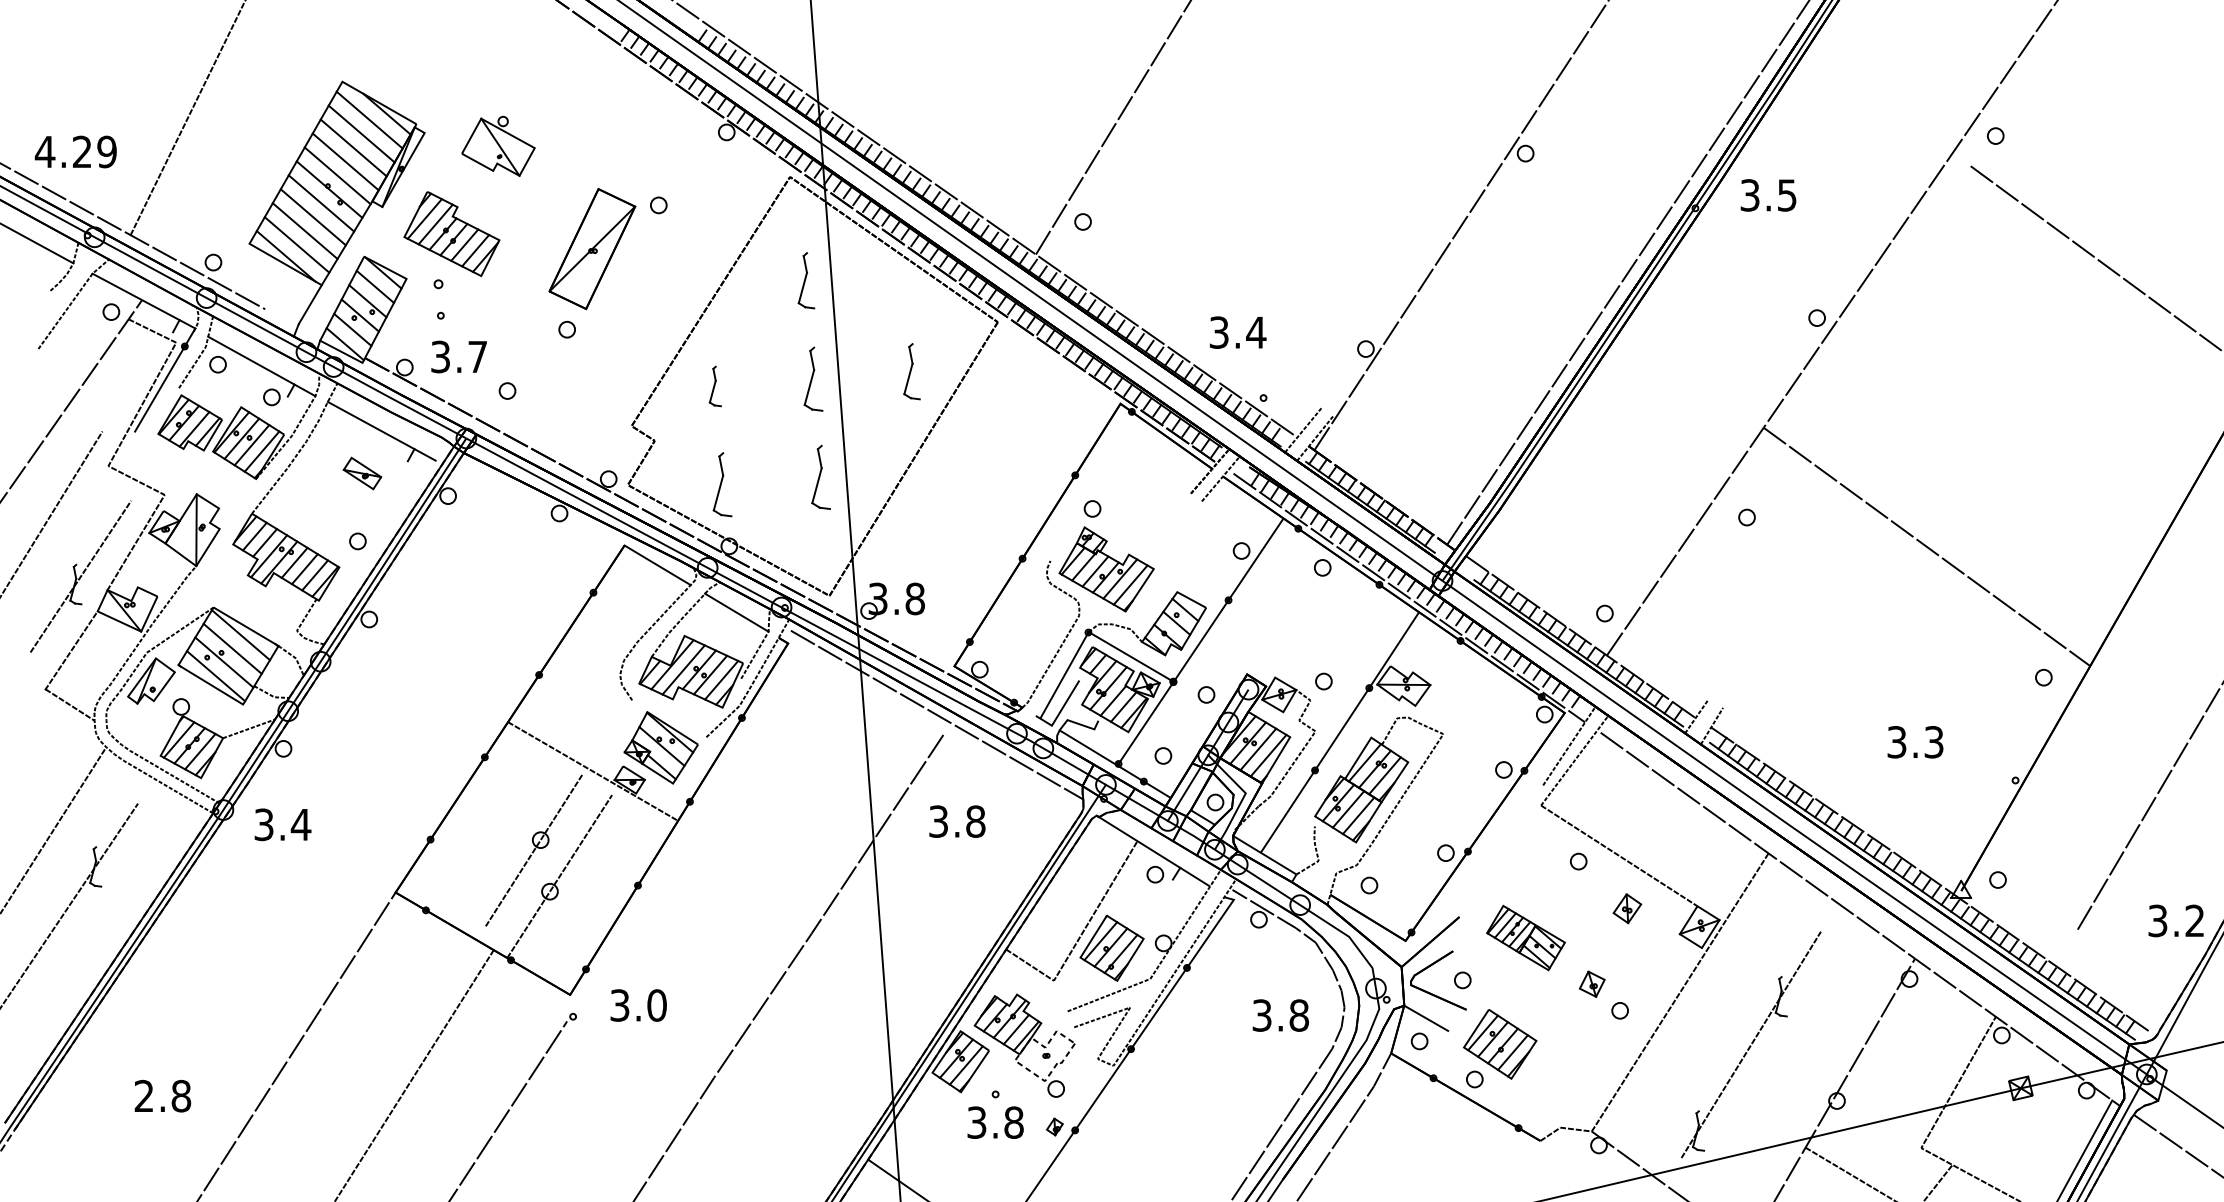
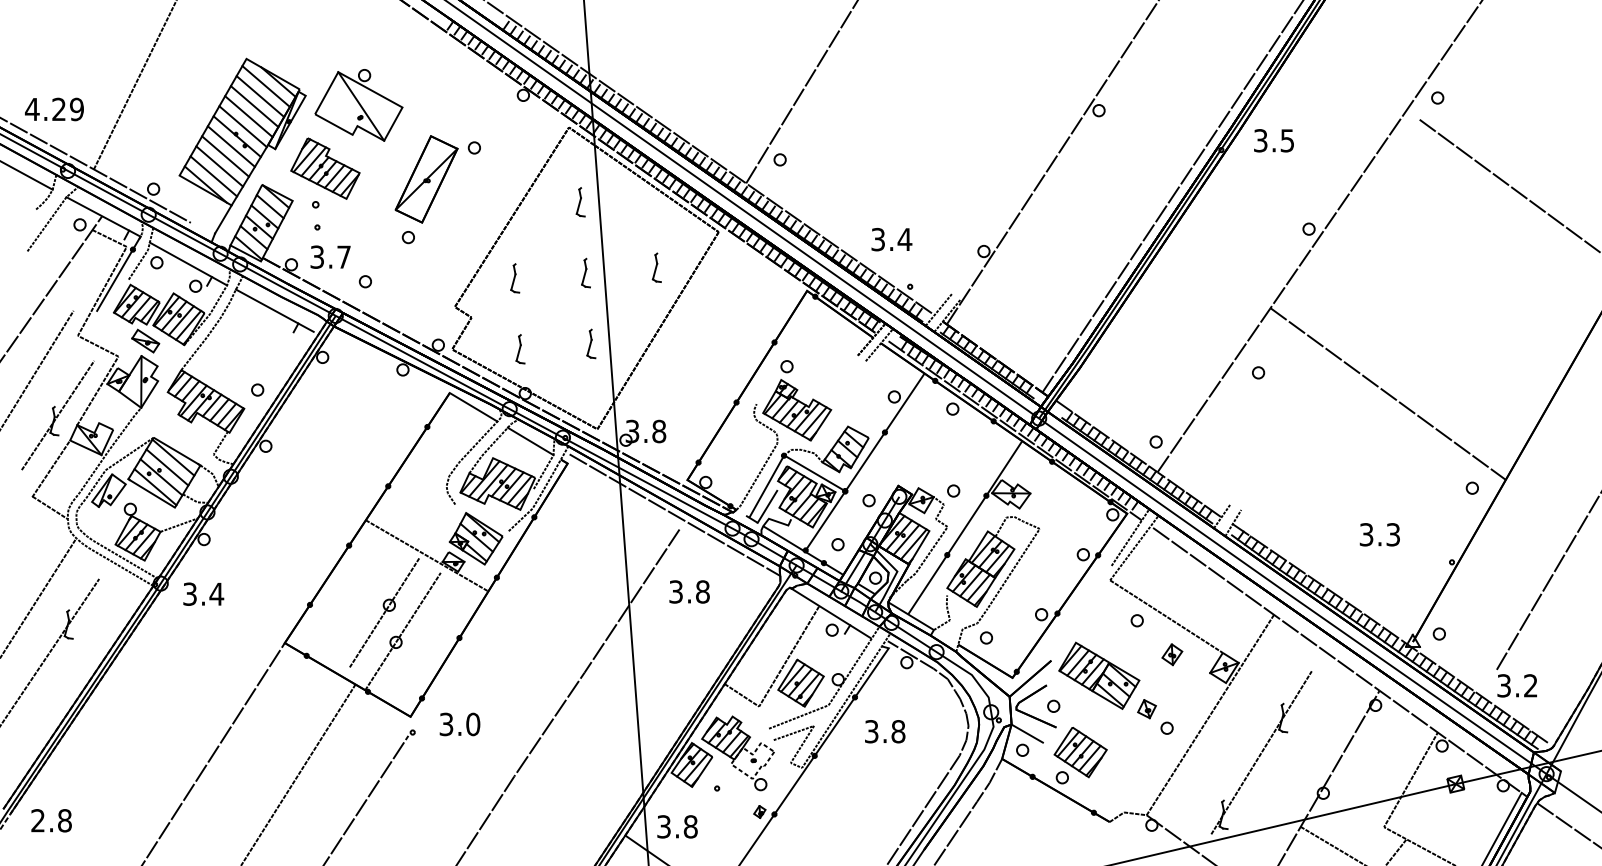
part: (498, 146) -> (358, 105), size x1.67
part: (805, 280) -> (580, 202), size x0.71
part: (911, 371) -> (656, 267), size x0.71
part: (813, 378) -> (585, 272), size x0.62
part: (362, 473) -> (145, 341), moved
part: (820, 477) -> (590, 344), size x0.62
part: (722, 484) -> (520, 349), size x0.62
text: (2175, 920) -> (1516, 685), moved
part: (1525, 937) -> (1098, 675), size x1.43
text: (1280, 1015) -> (884, 731), moved
text: (162, 1095) -> (51, 820), moved
text: (995, 1122) -> (677, 826), moved

